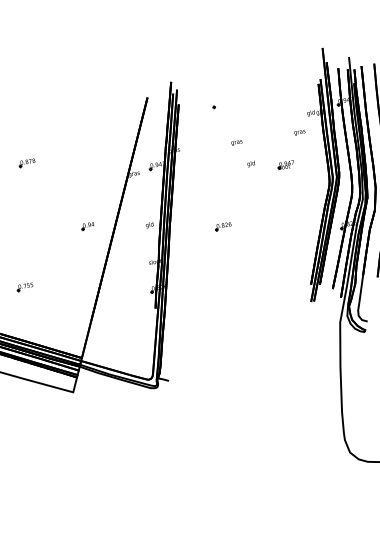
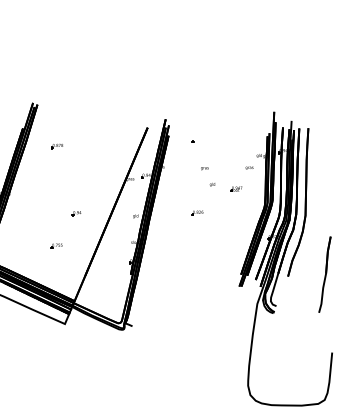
part: (26, 163) -> (56, 146), moved
part: (223, 225) -> (197, 212), moved
part: (87, 226) -> (76, 213), moved
part: (24, 286) -> (56, 245), moved

